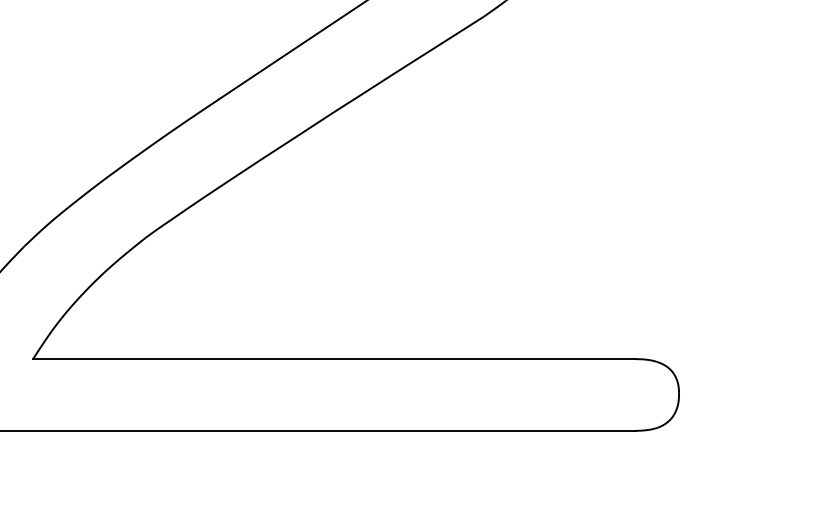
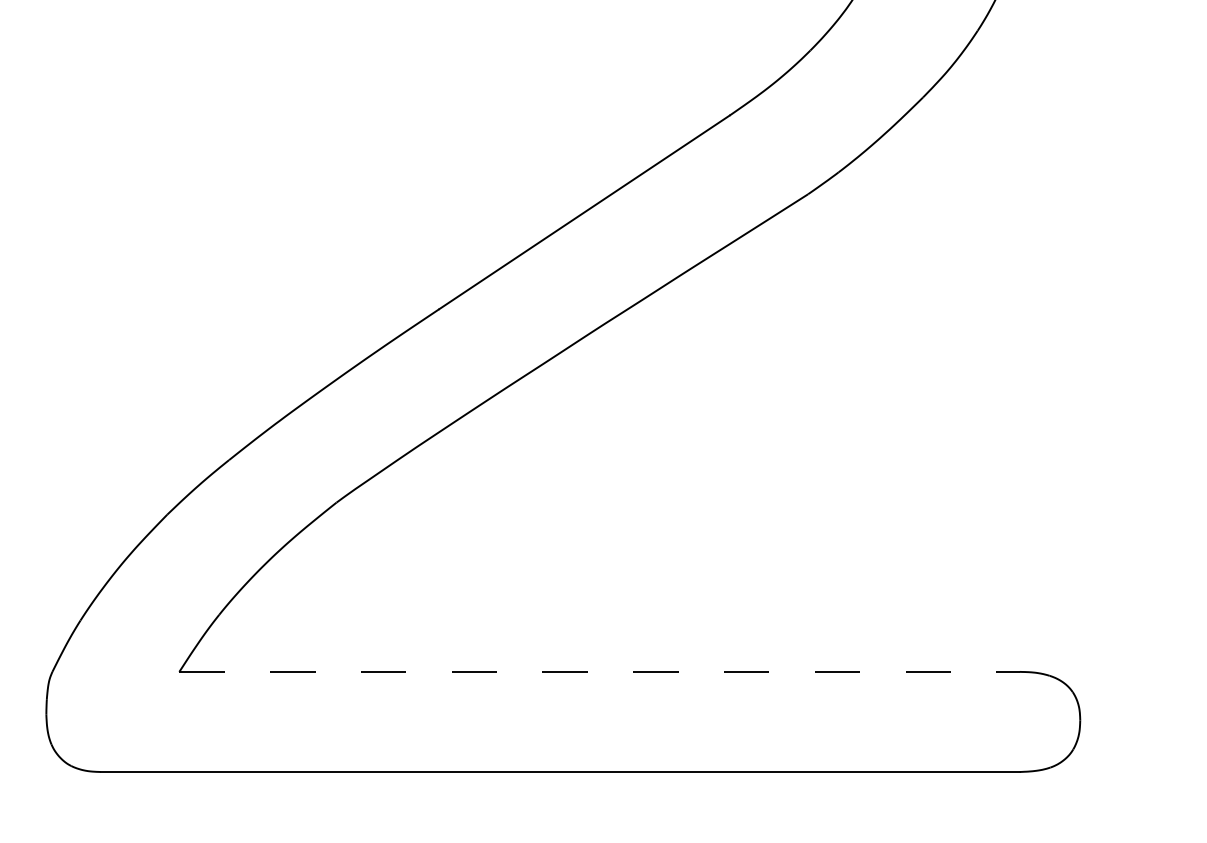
line: (335, 358) -> (600, 671), solid -> dashed

